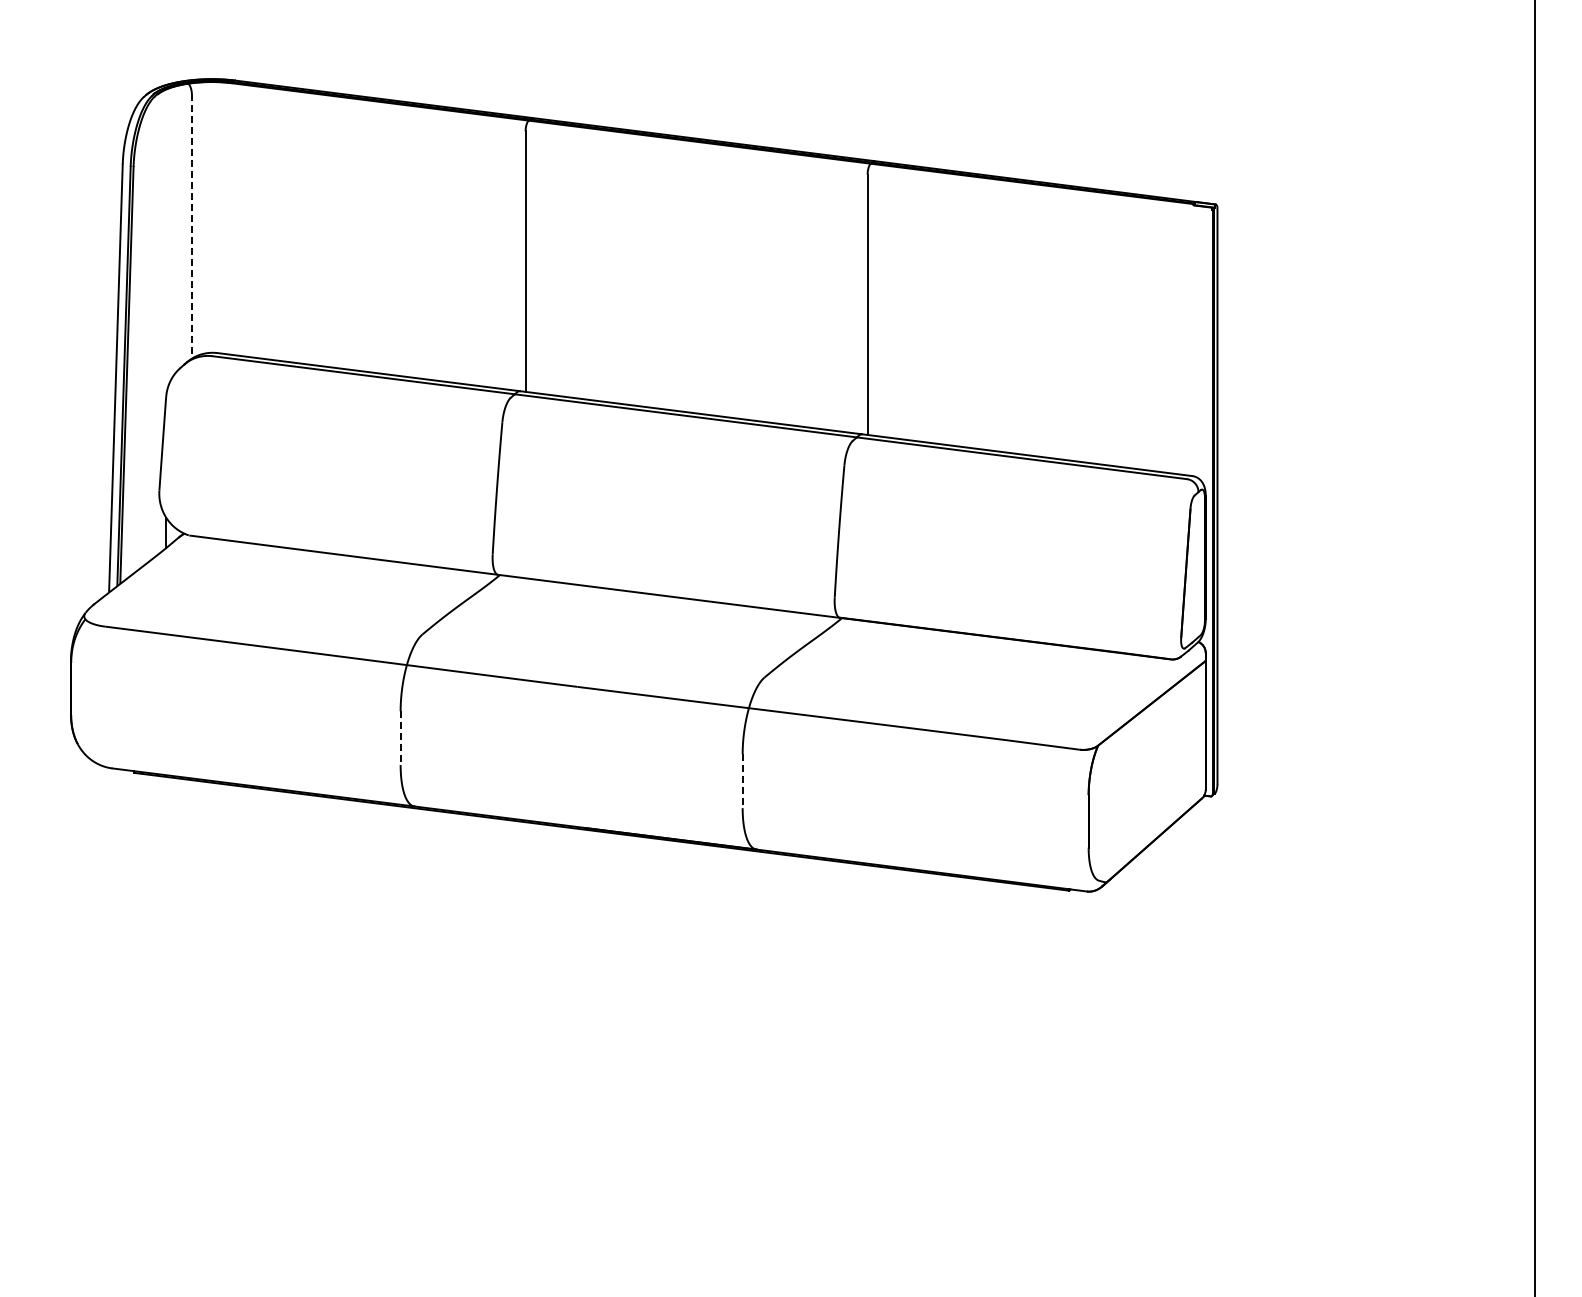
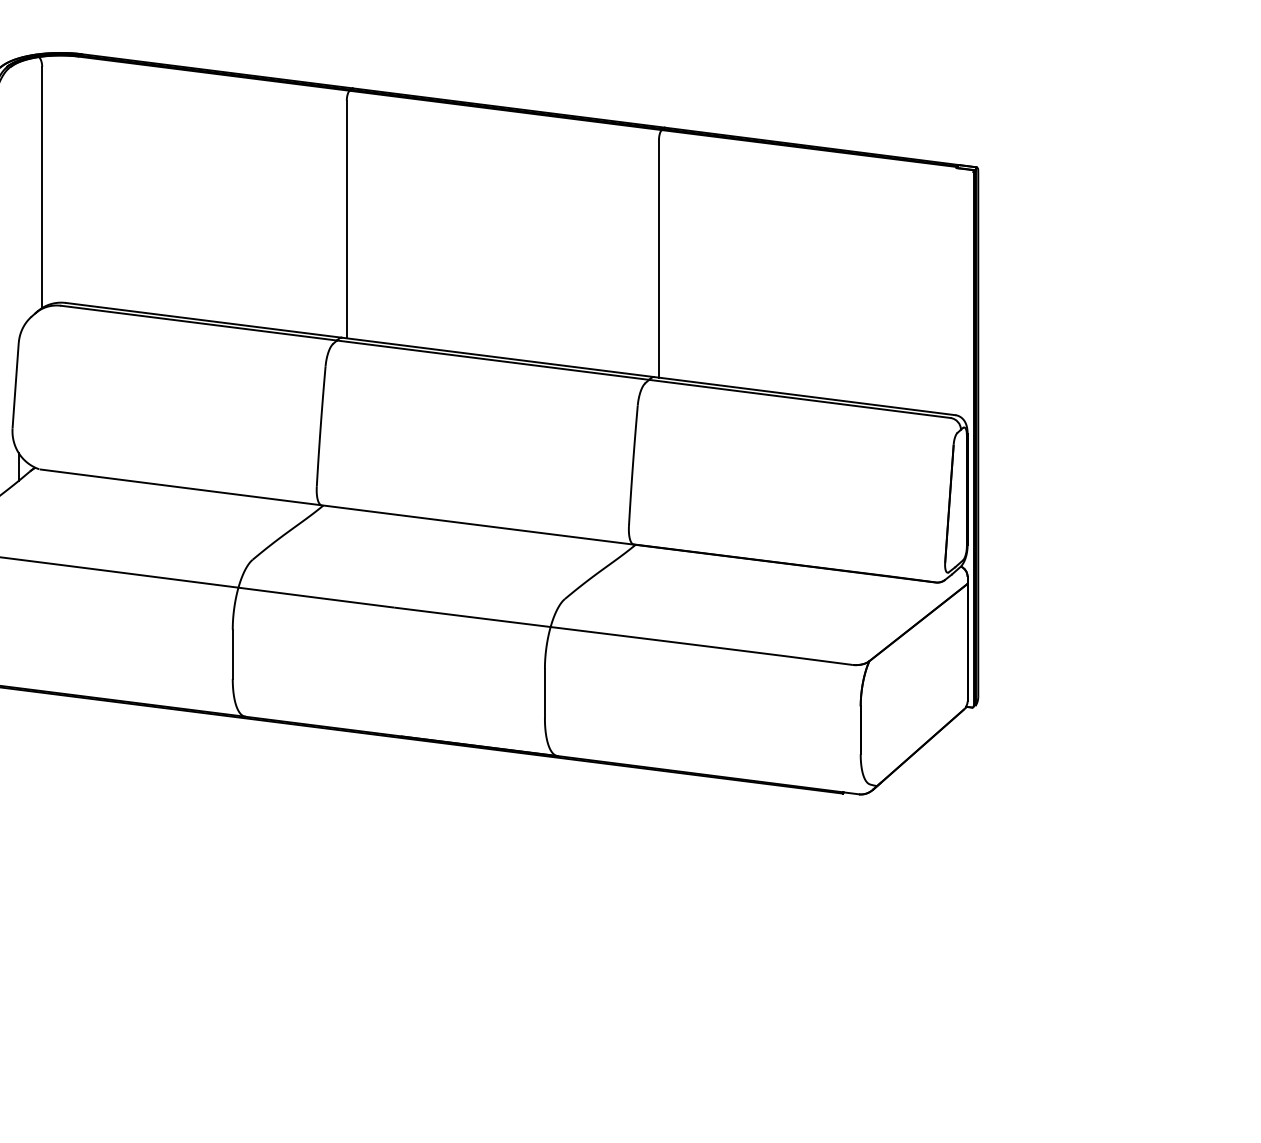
line: (191, 227) -> (41, 188), dashed -> solid
line: (400, 738) -> (232, 654), dashed -> solid
line: (742, 781) -> (544, 693), dashed -> solid

